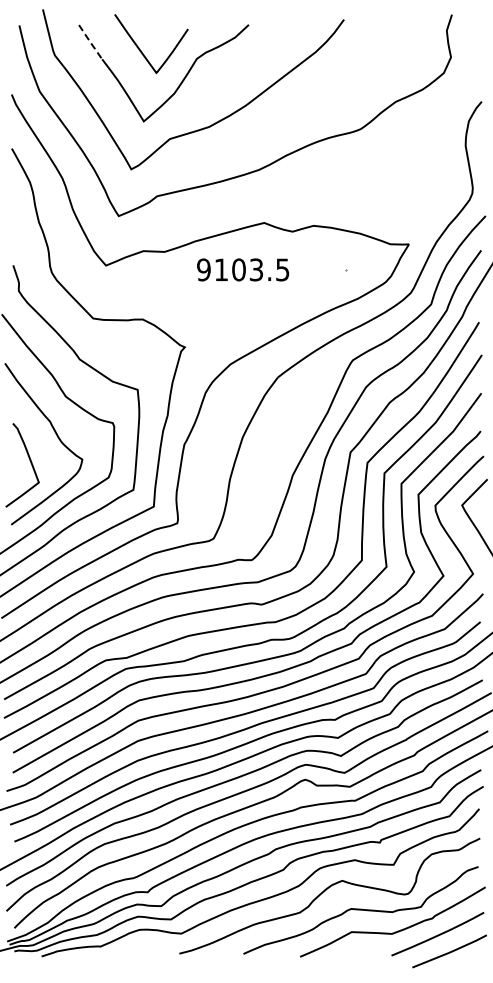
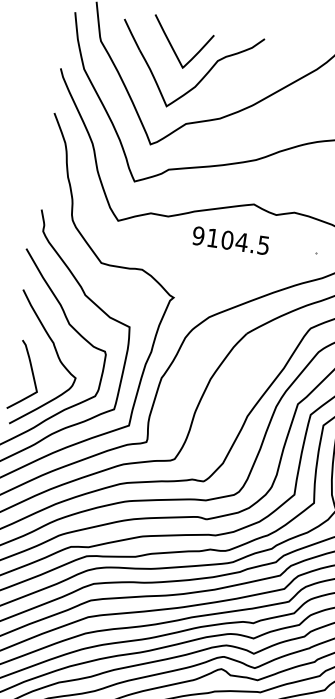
line: (90, 42) -> (131, 34), dashed -> solid
text: (256, 269) -> (242, 241), 9103.5 -> 9104.5

